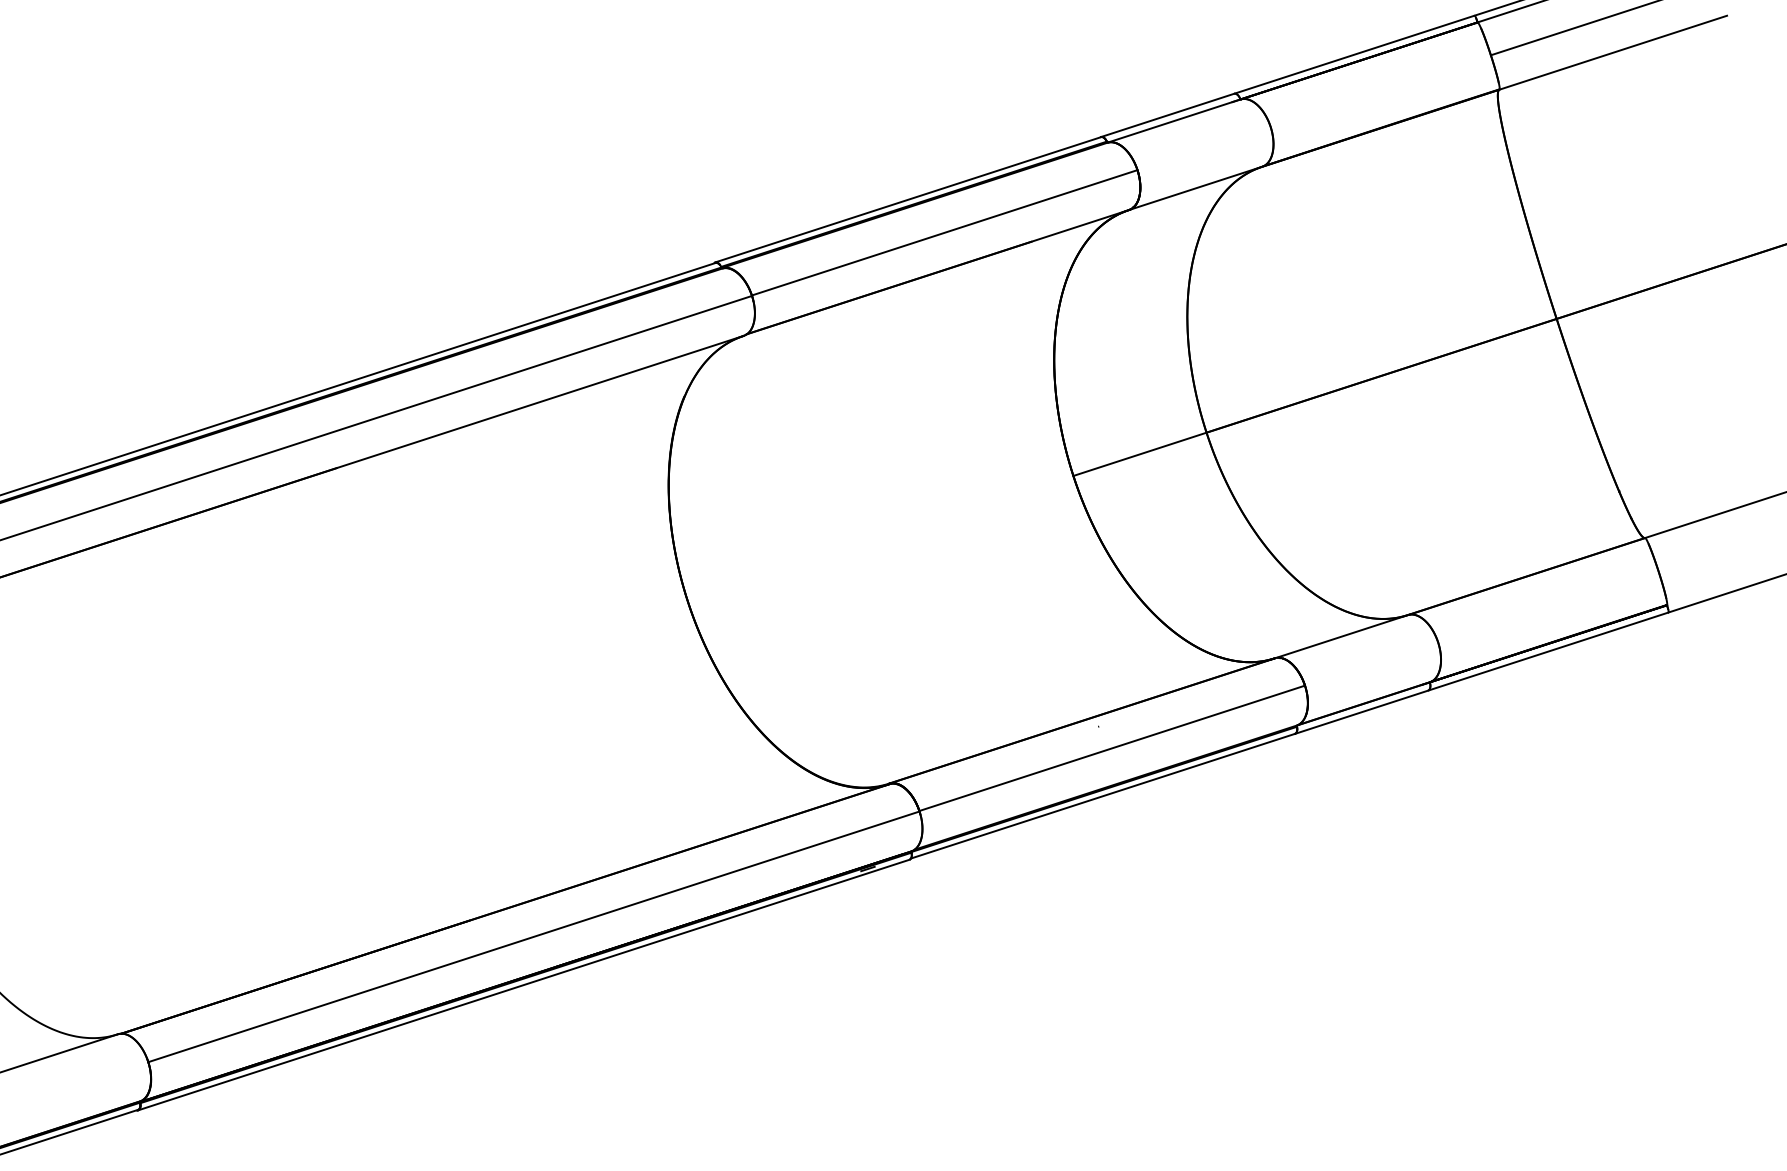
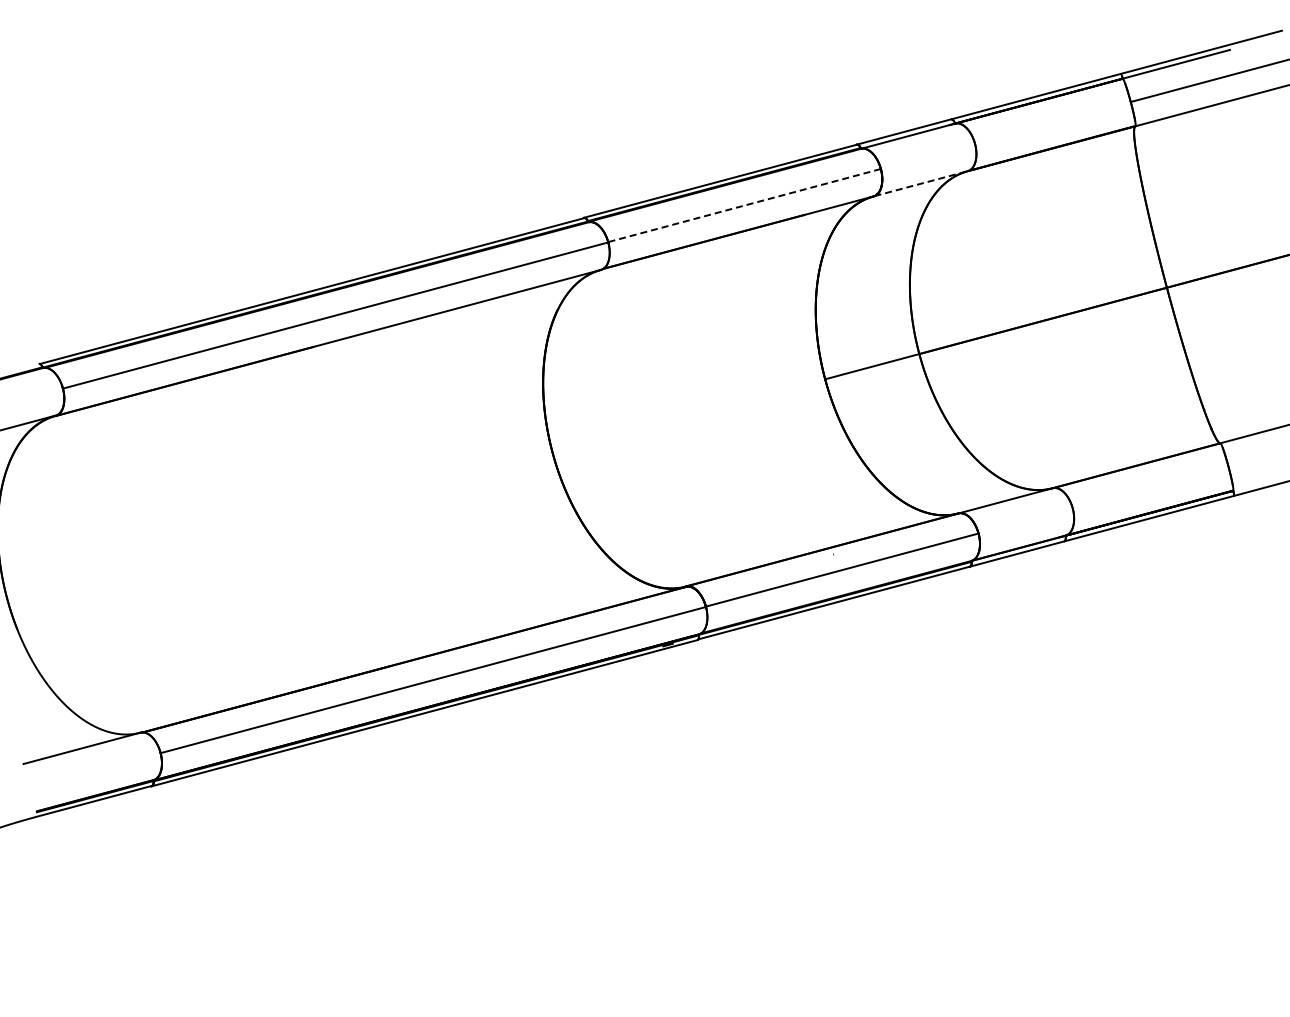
line: (1196, 187) -> (921, 183), solid -> dashed
line: (944, 232) -> (744, 205), solid -> dashed

